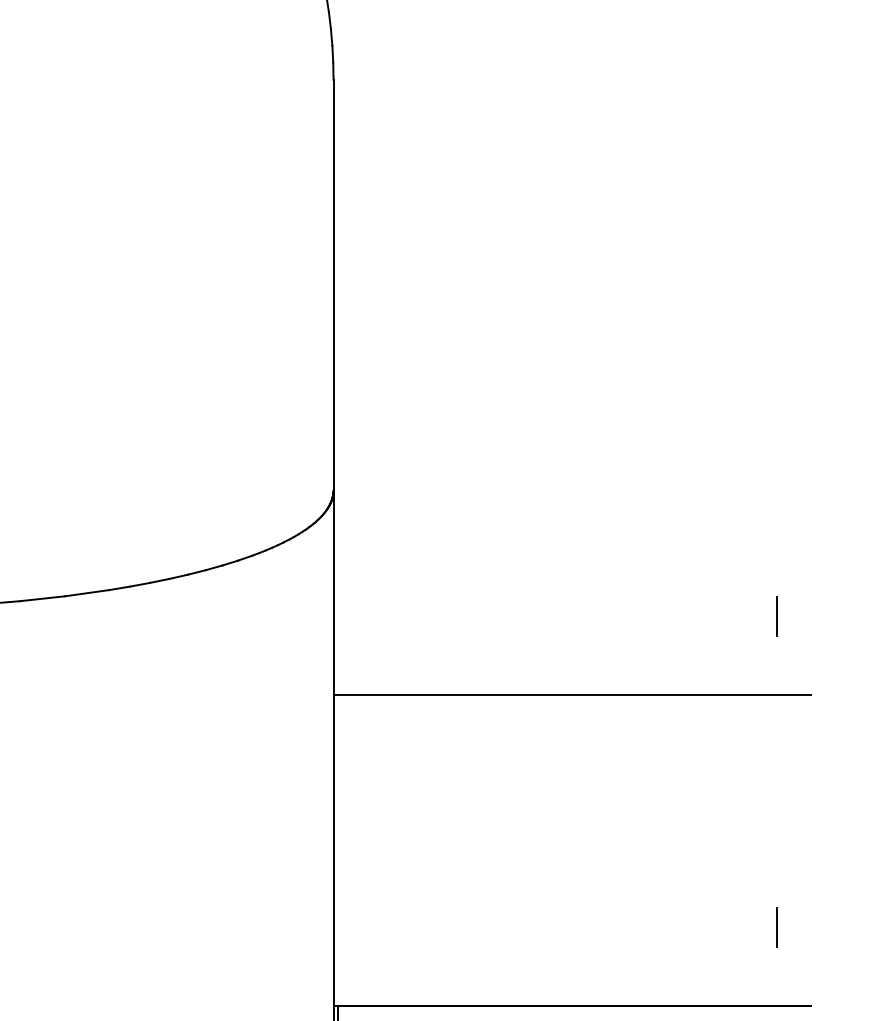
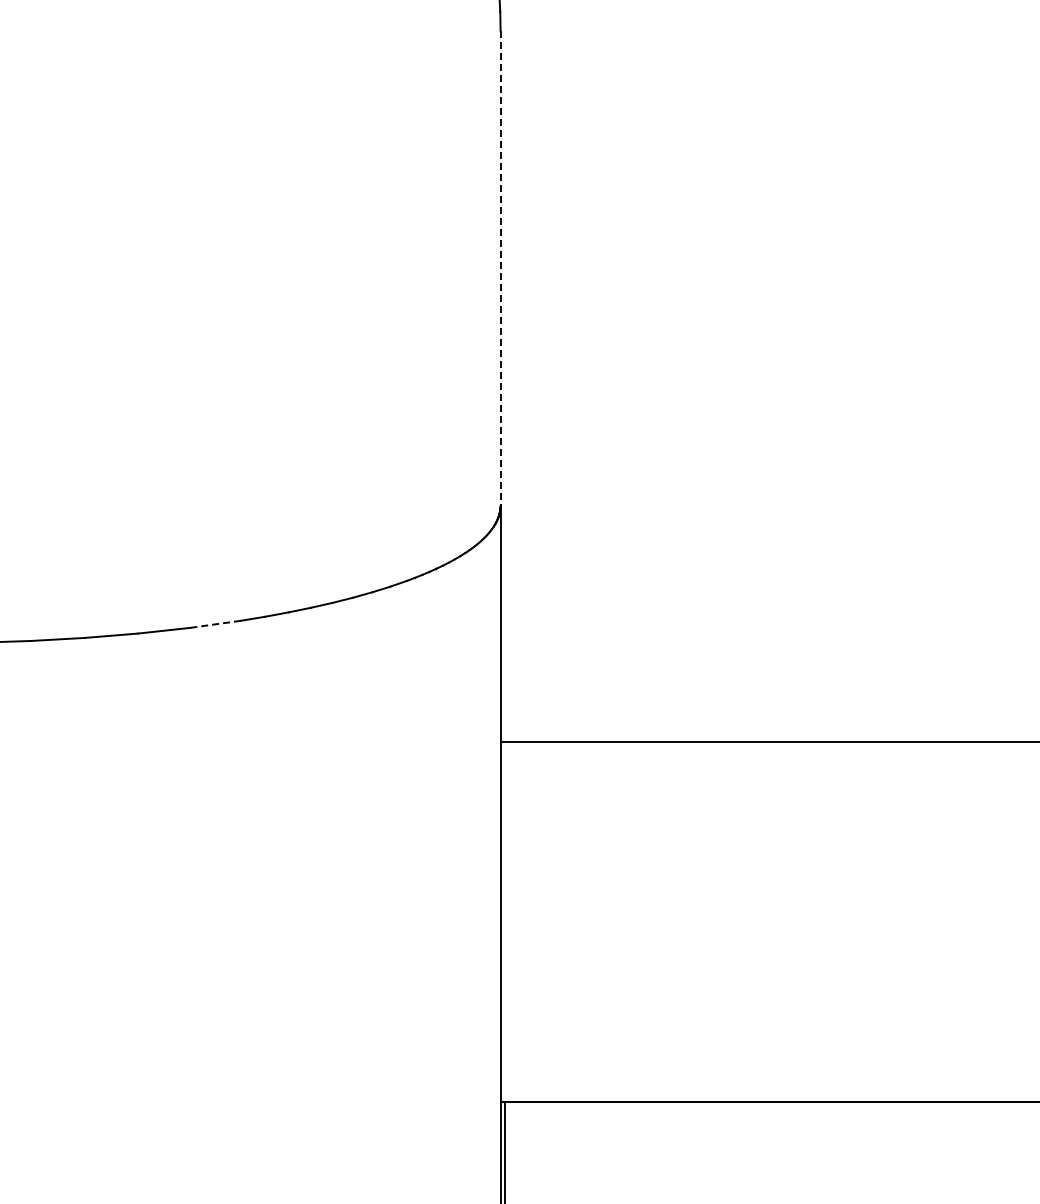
line: (333, 285) -> (500, 268), solid -> dashed
line: (87, 593) -> (216, 624), solid -> dashed
line: (776, 615) -> (1012, 650), removed
line: (777, 926) -> (1013, 1009), removed

